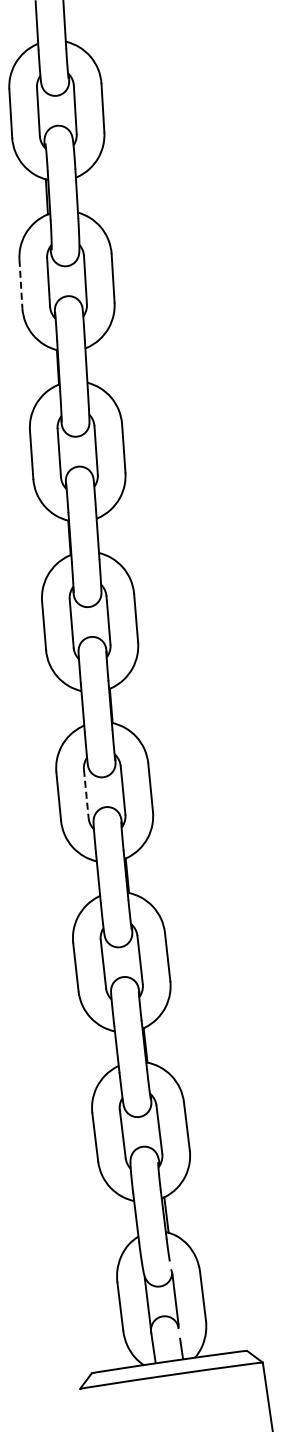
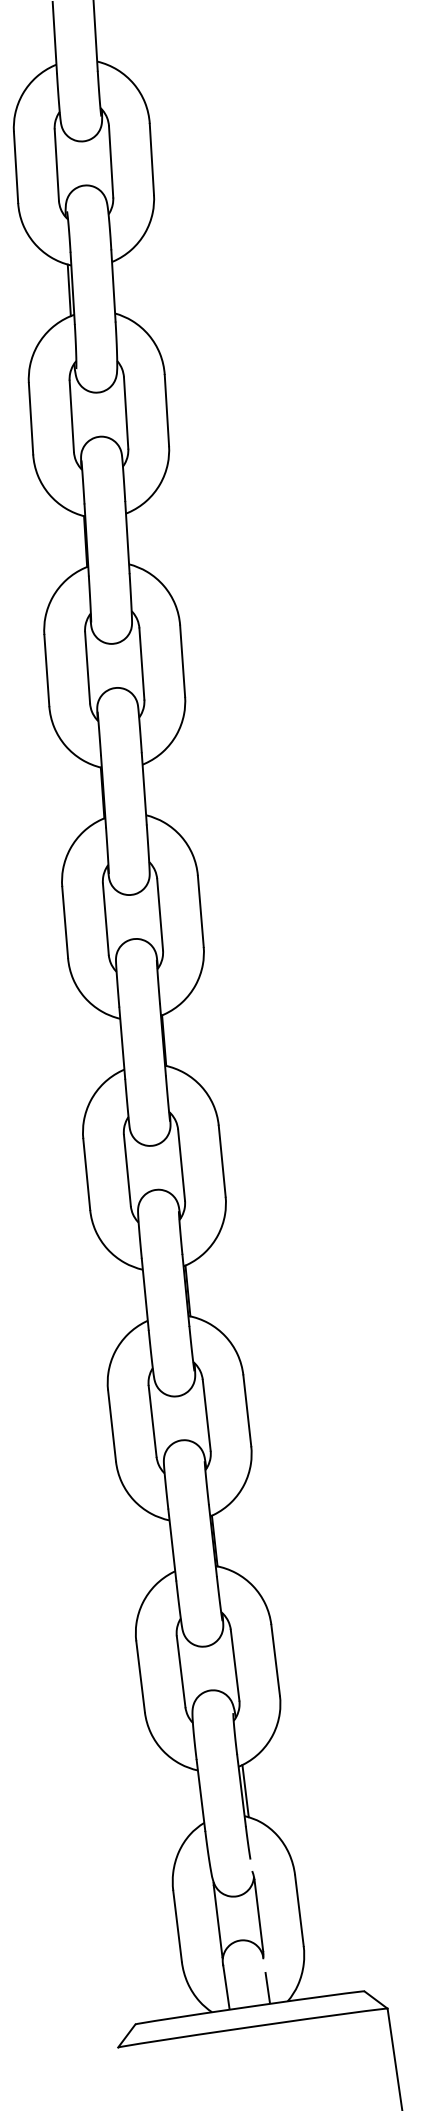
line: (20, 284) -> (30, 419), dashed -> solid
line: (86, 794) -> (127, 1171), dashed -> solid

